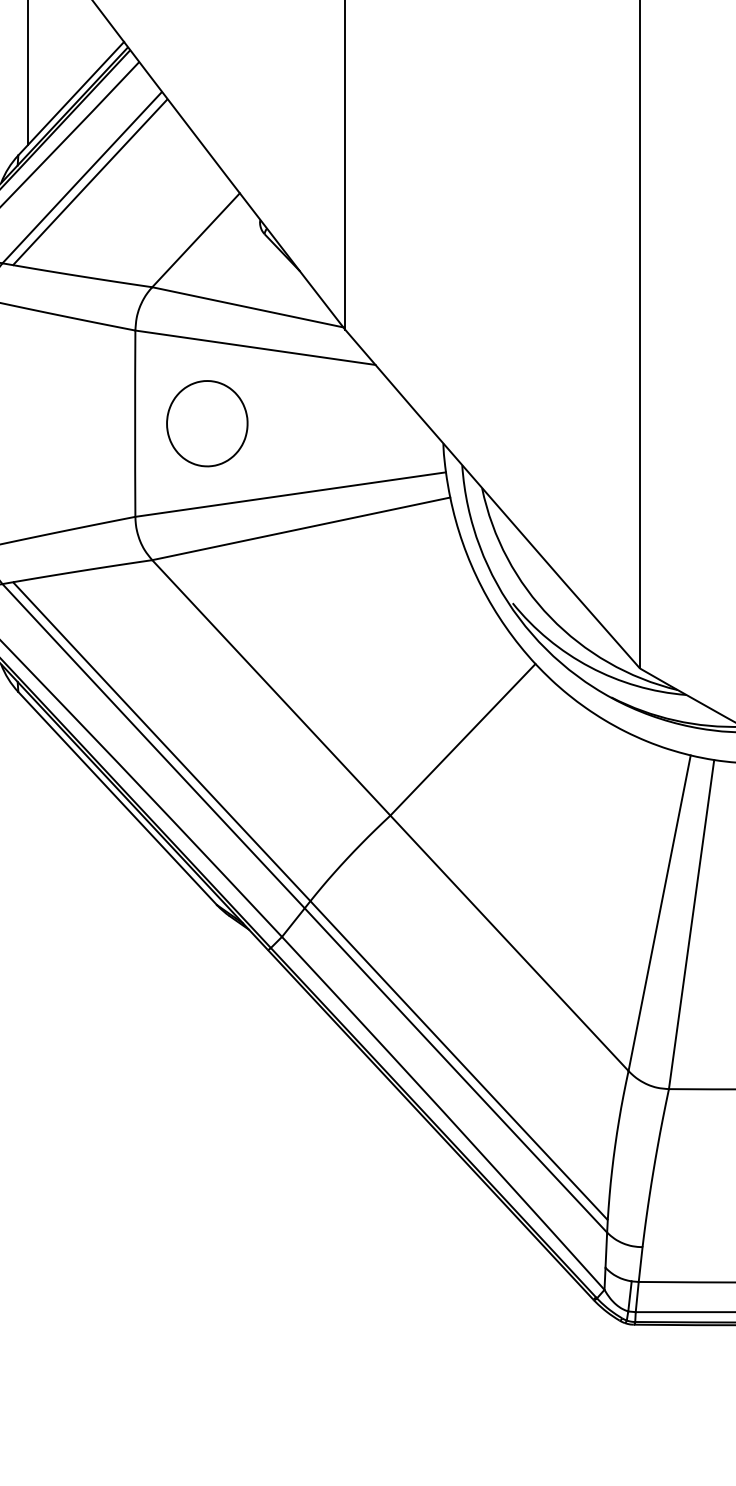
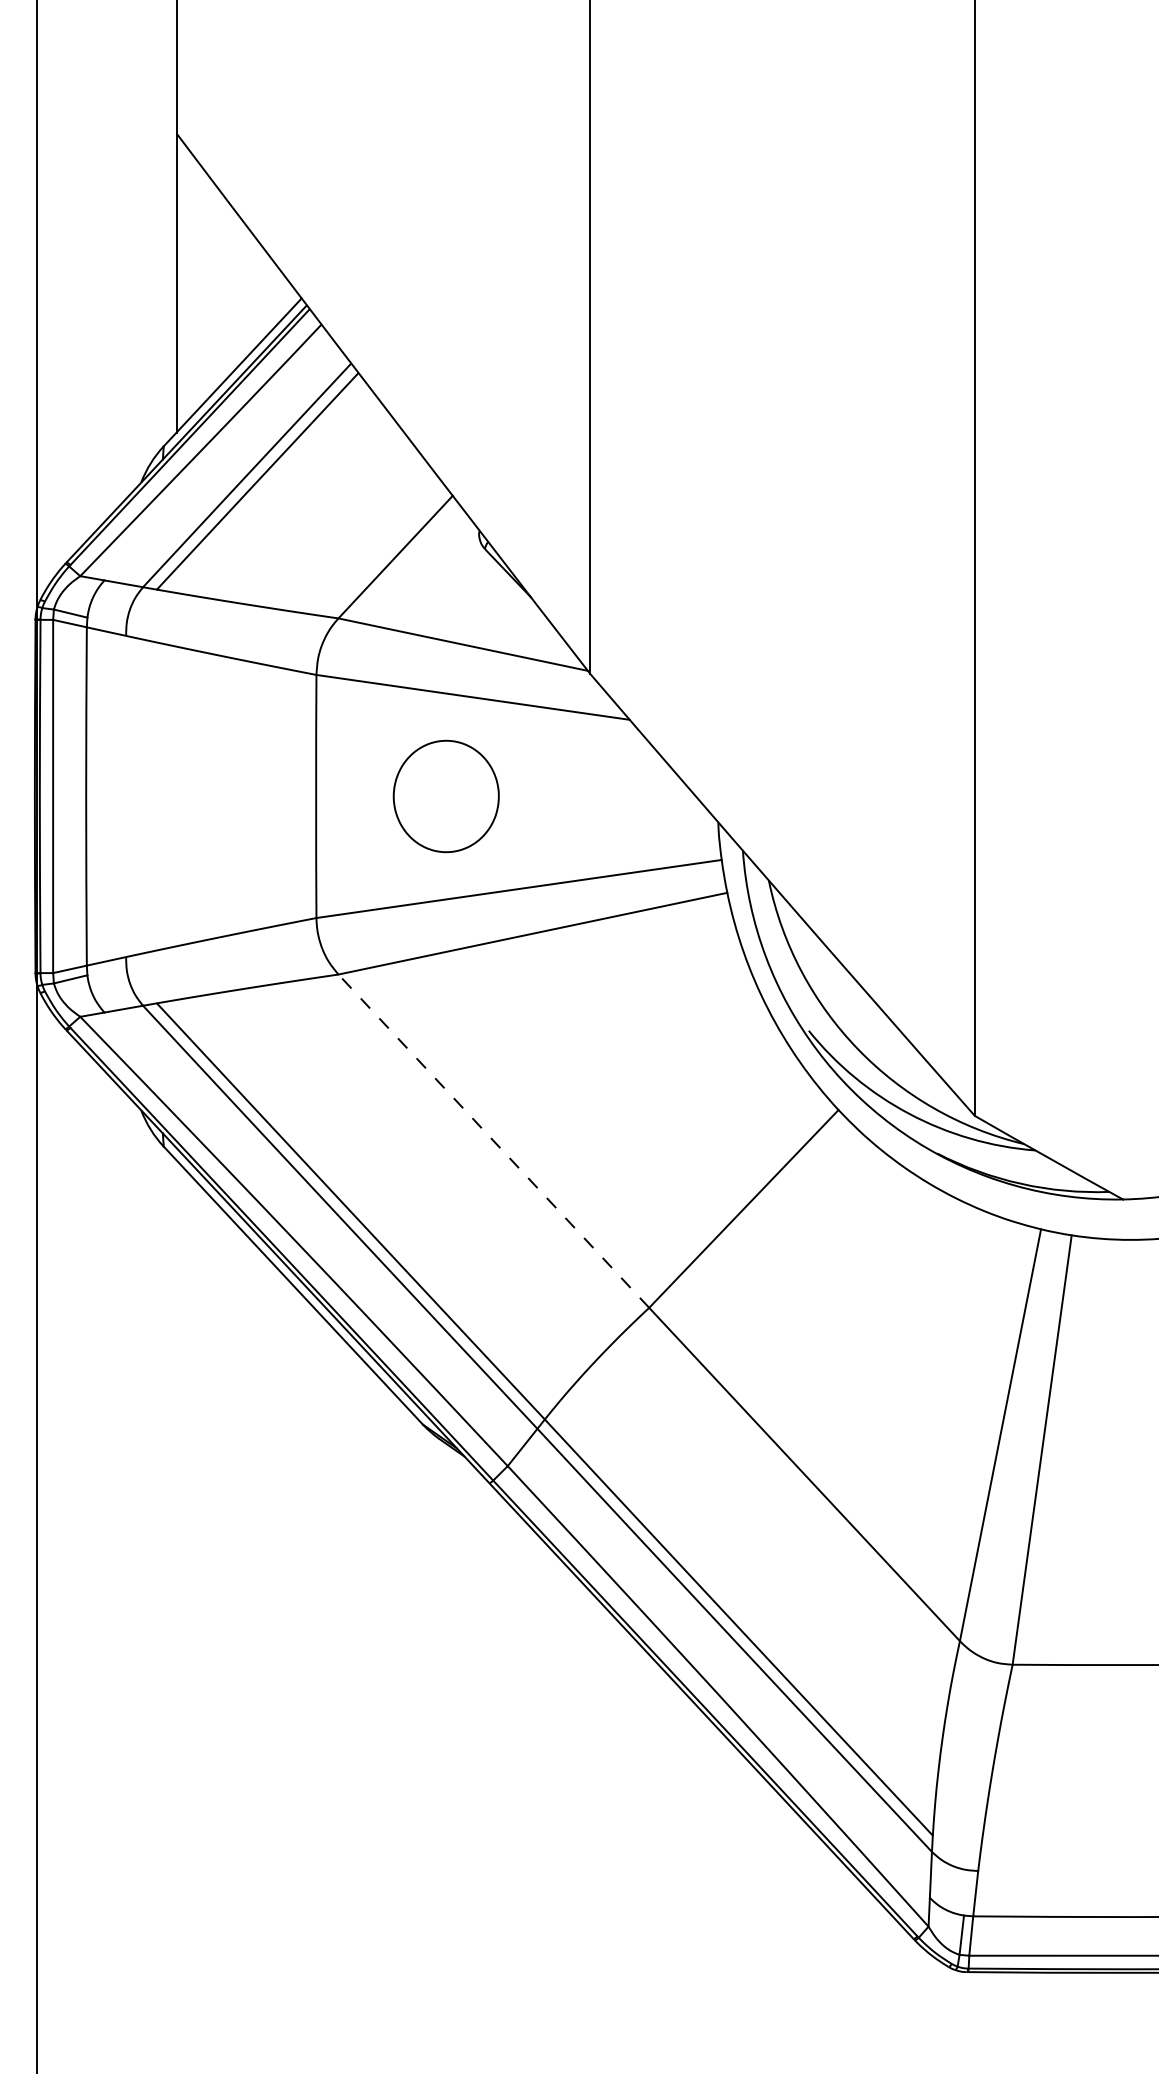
part: (206, 423) -> (445, 796), moved
line: (271, 688) -> (493, 1141), solid -> dashed

